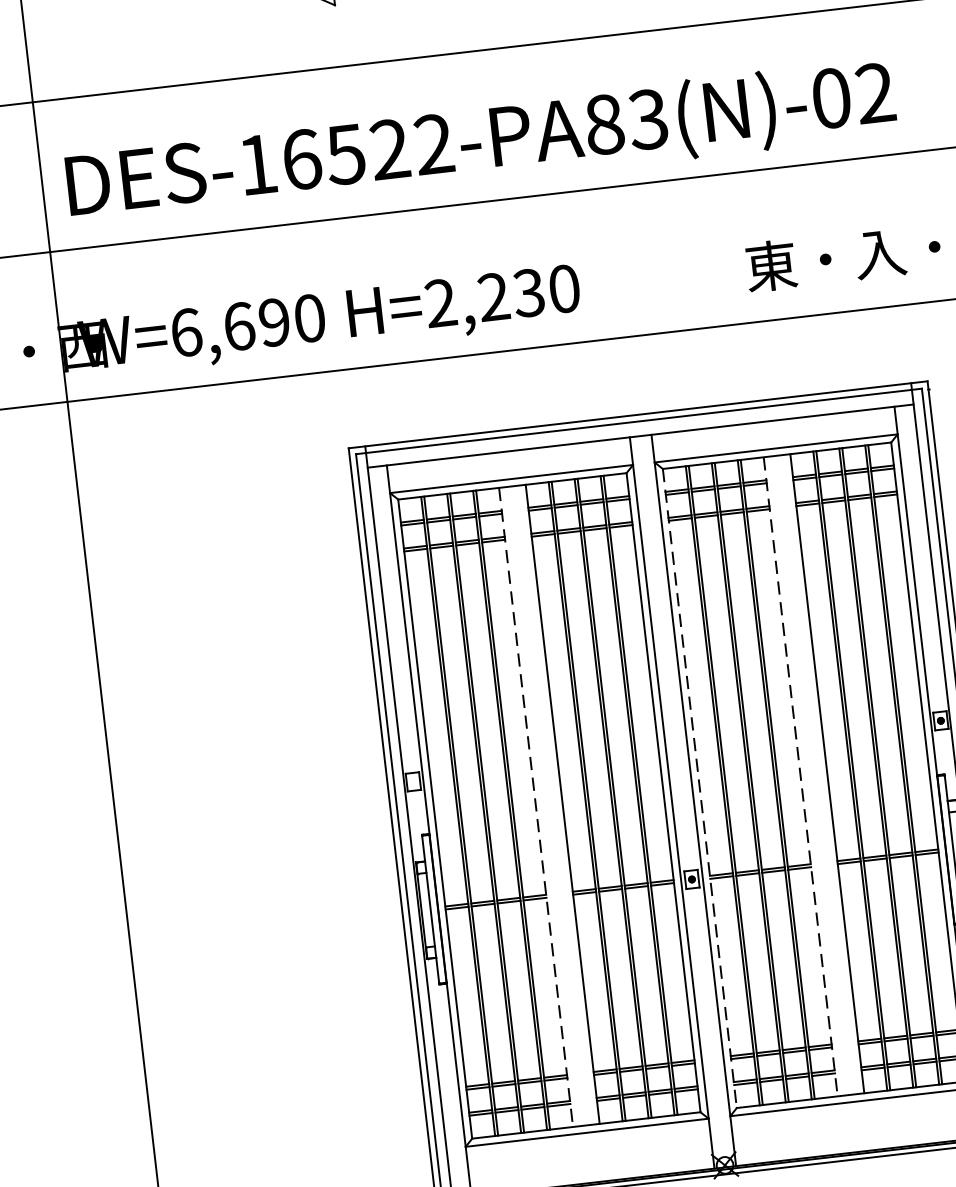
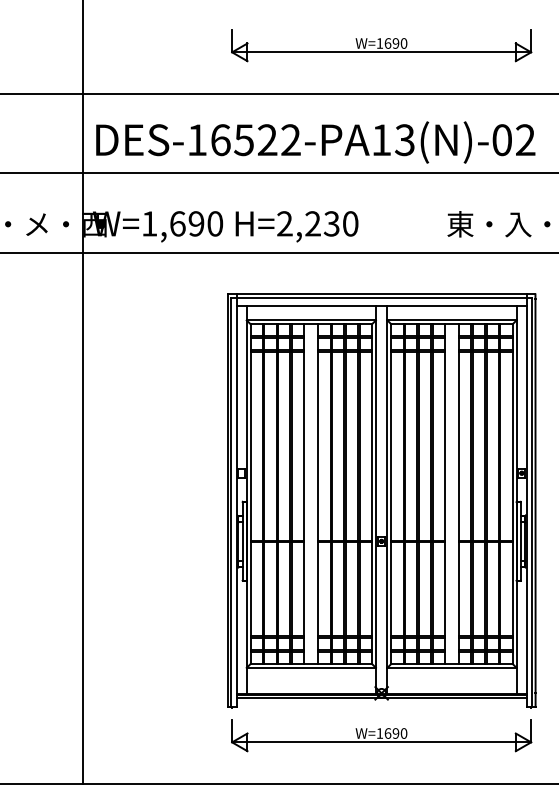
text: (604, 125) -> (381, 140), DES-16522-PA83(N)-02 -> DES-16522-PA13(N)-02
text: (186, 331) -> (149, 223), W=6,690 -> W=1,690
line: (800, 777) -> (444, 494), dashed -> solid
line: (700, 789) -> (391, 494), dashed -> solid
line: (536, 808) -> (304, 494), dashed -> solid

